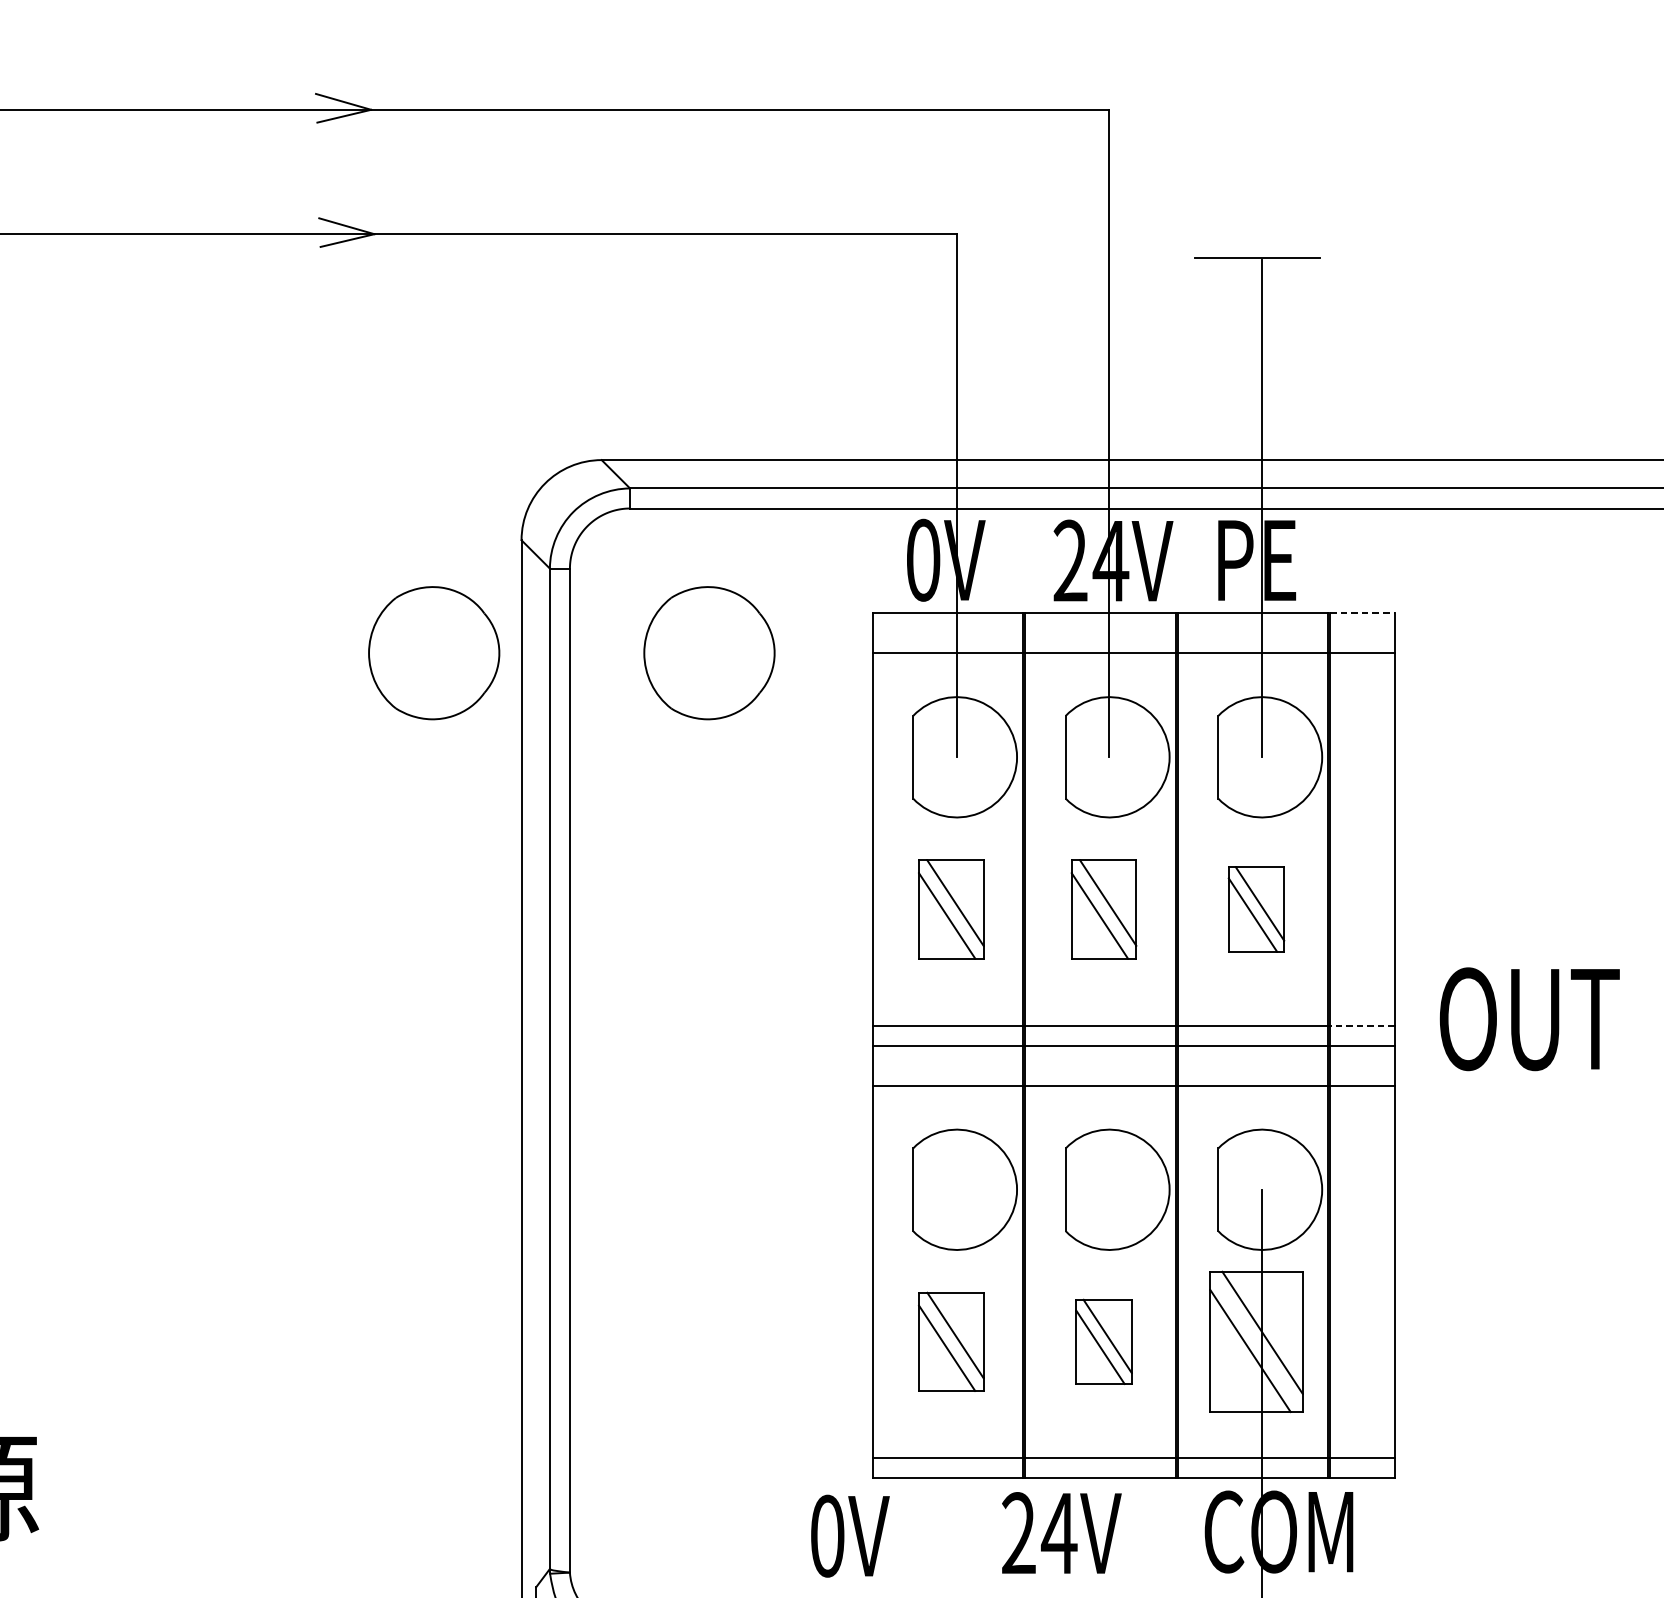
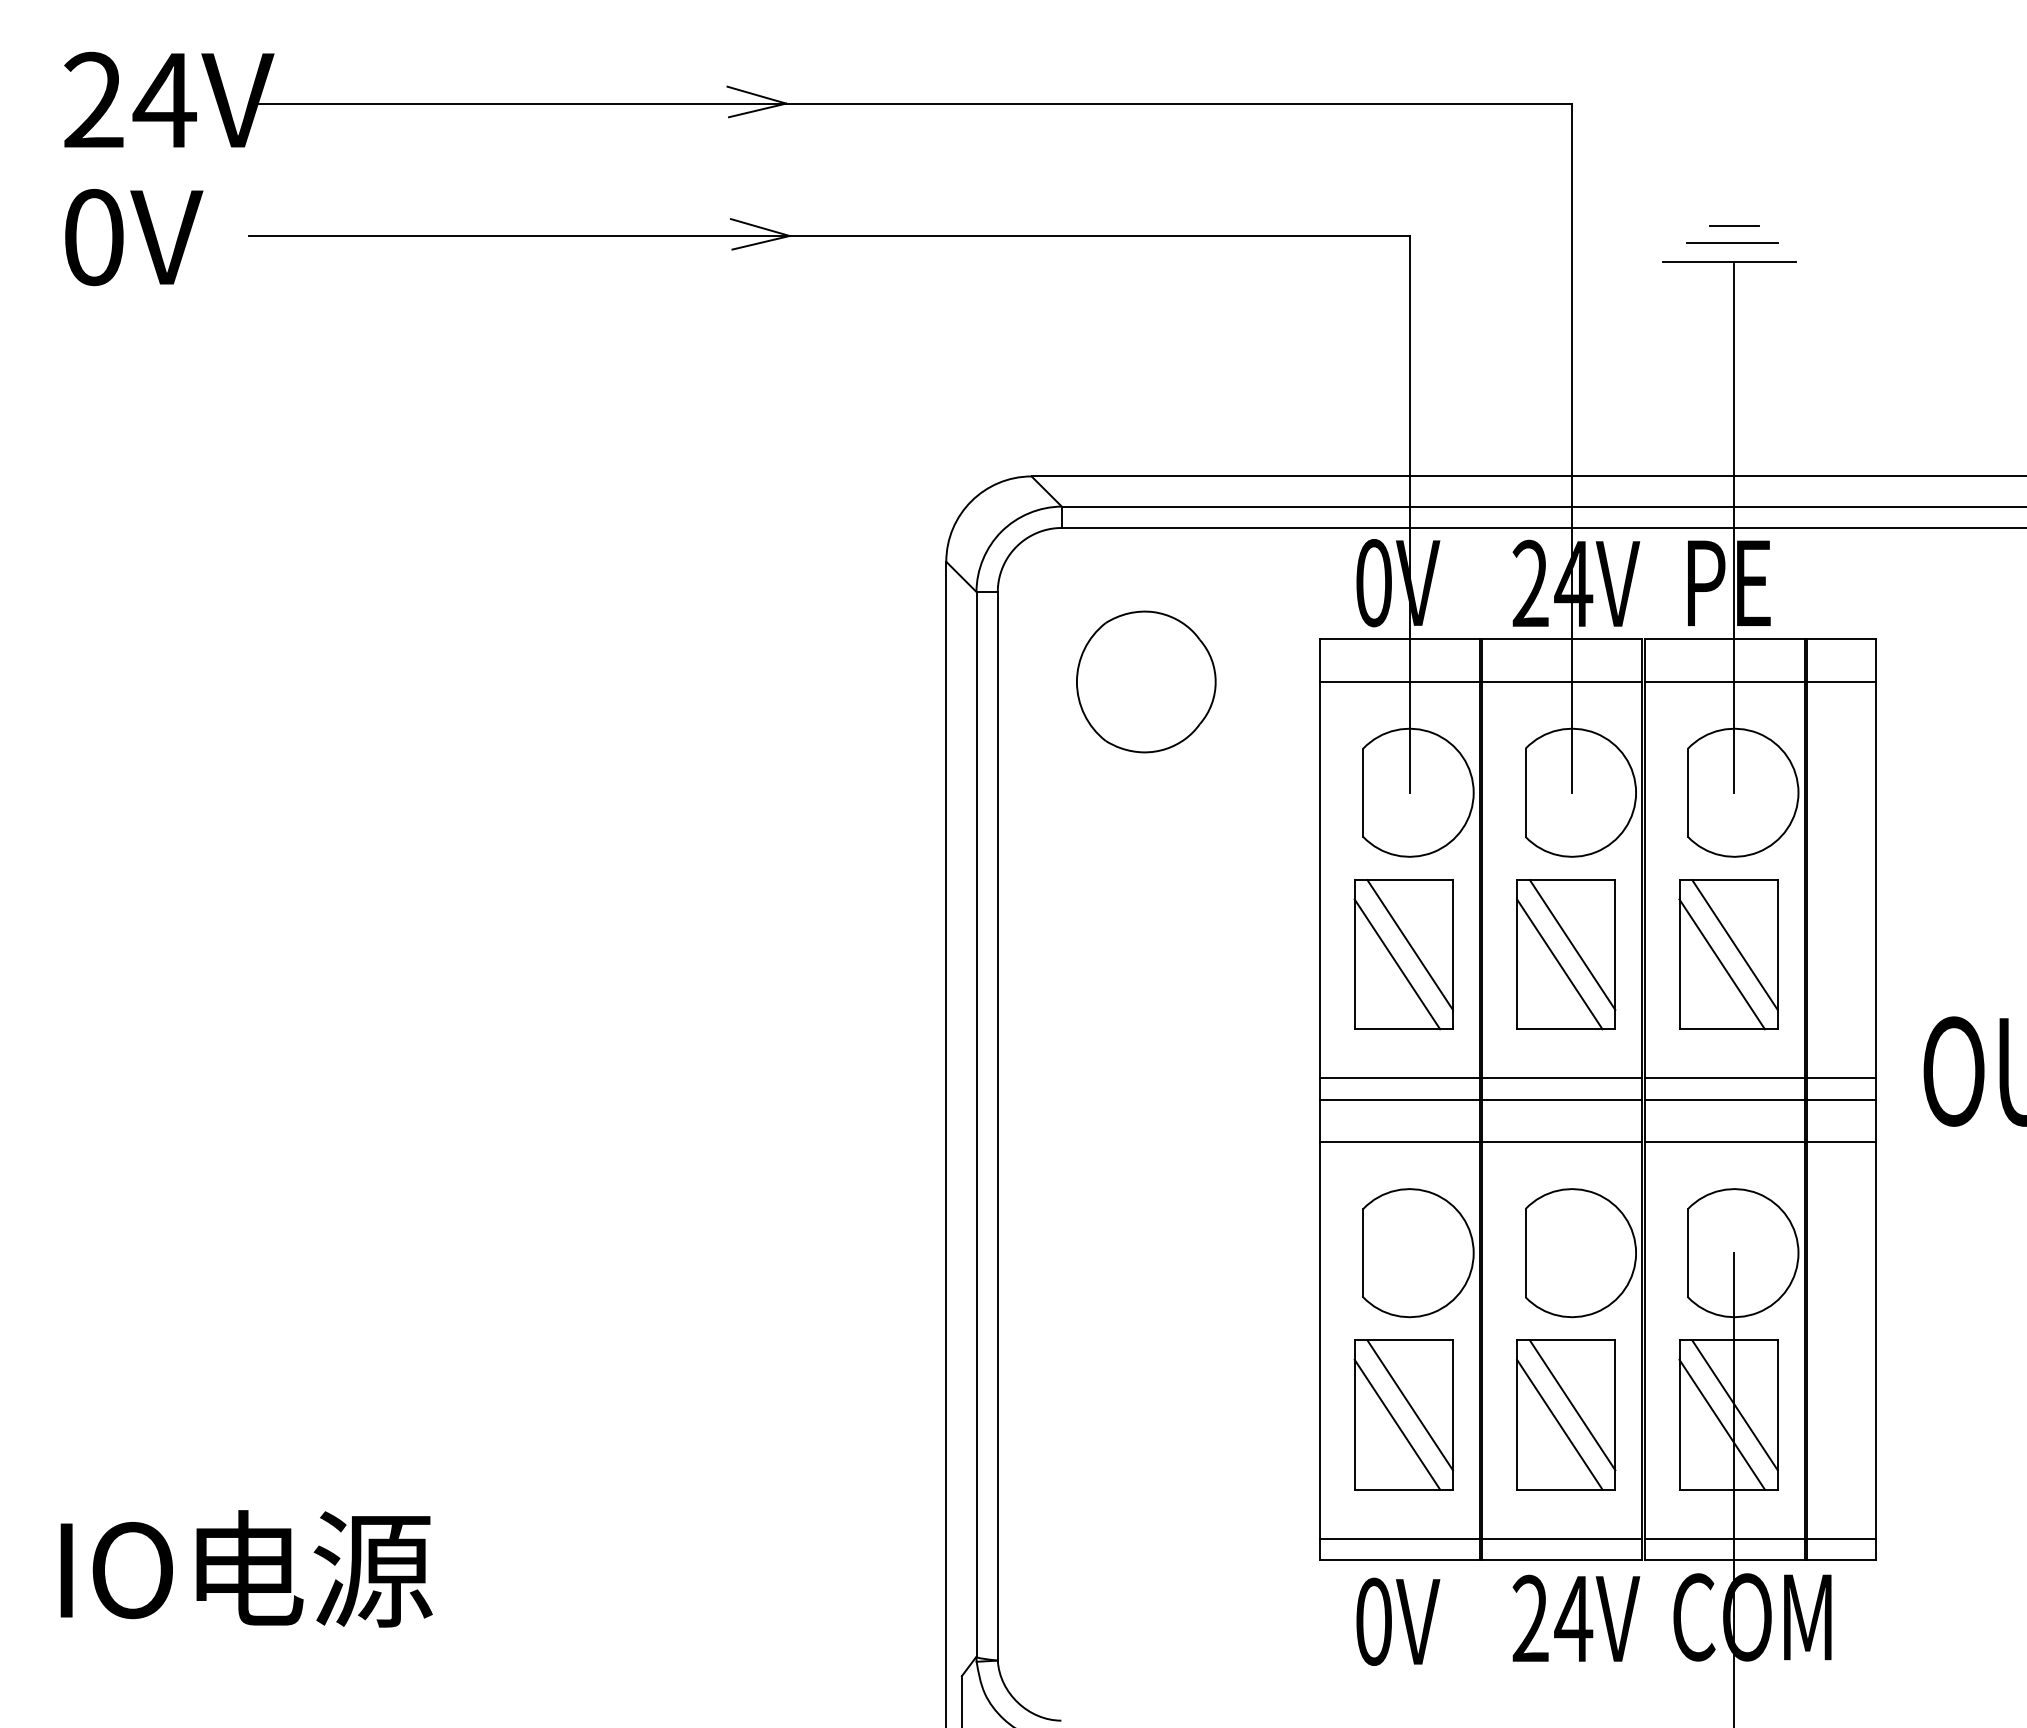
line: (1262, 225) -> (1734, 226), added
line: (1260, 241) -> (1732, 243), added
line: (1362, 613) -> (1841, 639), dashed -> solid
part: (434, 652) -> (853, 681), removed
part: (951, 909) -> (1403, 954), size x1.43
part: (1104, 909) -> (1566, 954), size x1.43
part: (1256, 909) -> (1728, 954), size x1.67
line: (1362, 1025) -> (1841, 1078), dashed -> solid
part: (951, 1341) -> (1403, 1414), size x1.43
part: (1104, 1341) -> (1566, 1414), size x1.67
text: (1061, 1532) -> (1576, 1617), moved
text: (850, 1535) -> (1398, 1621), moved

